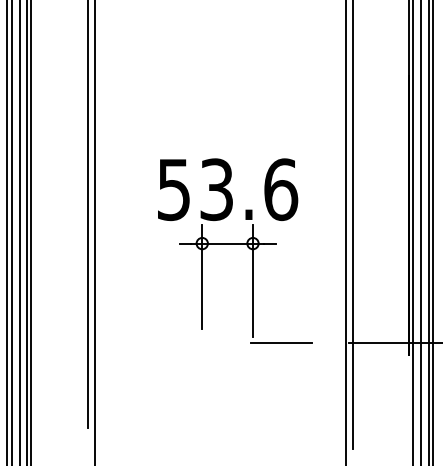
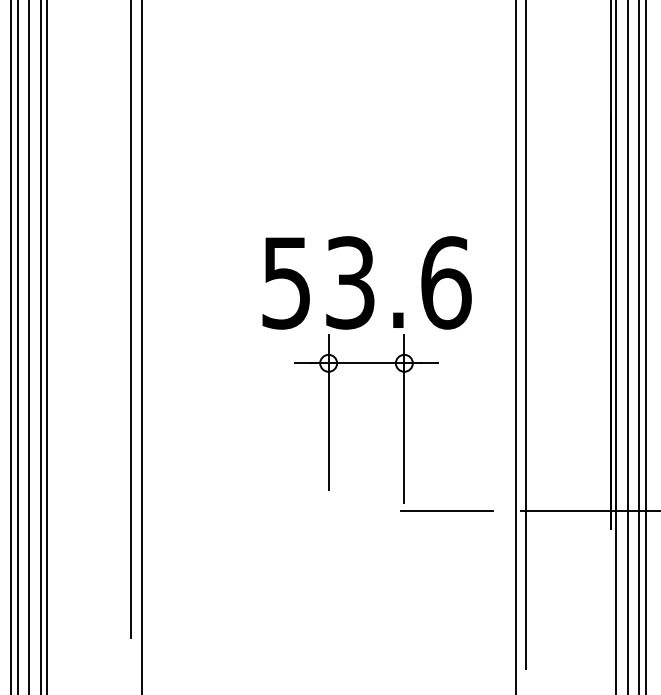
part: (235, 250) -> (378, 373), moved

